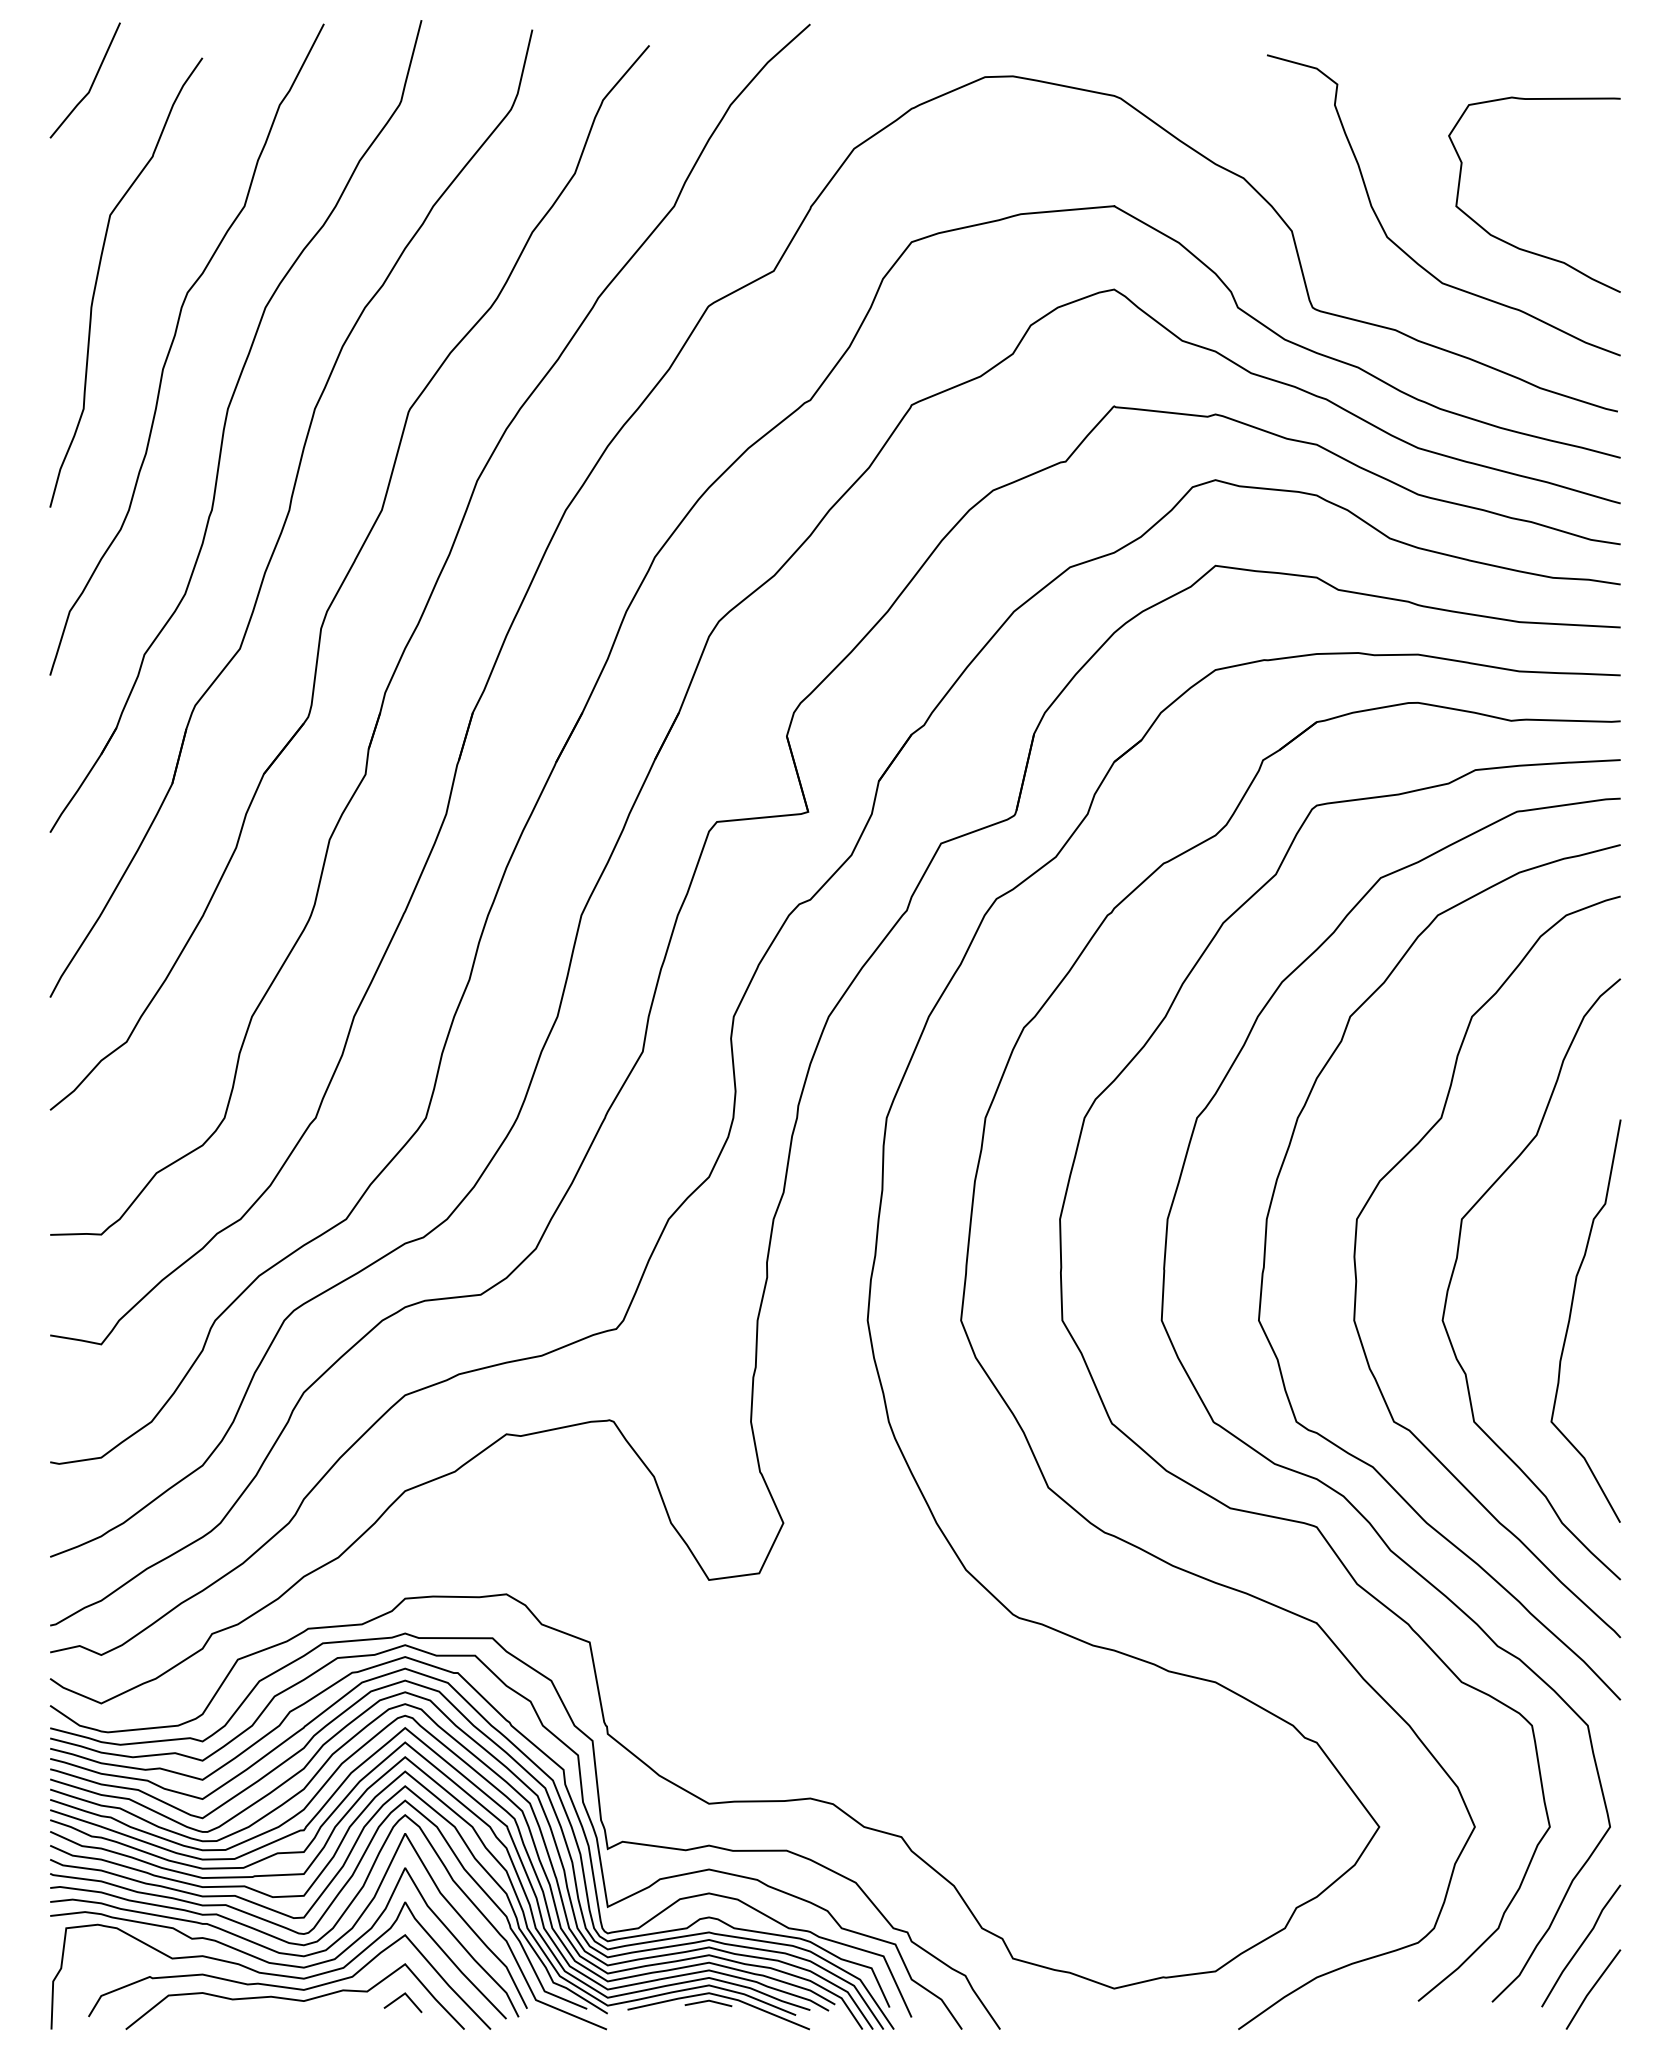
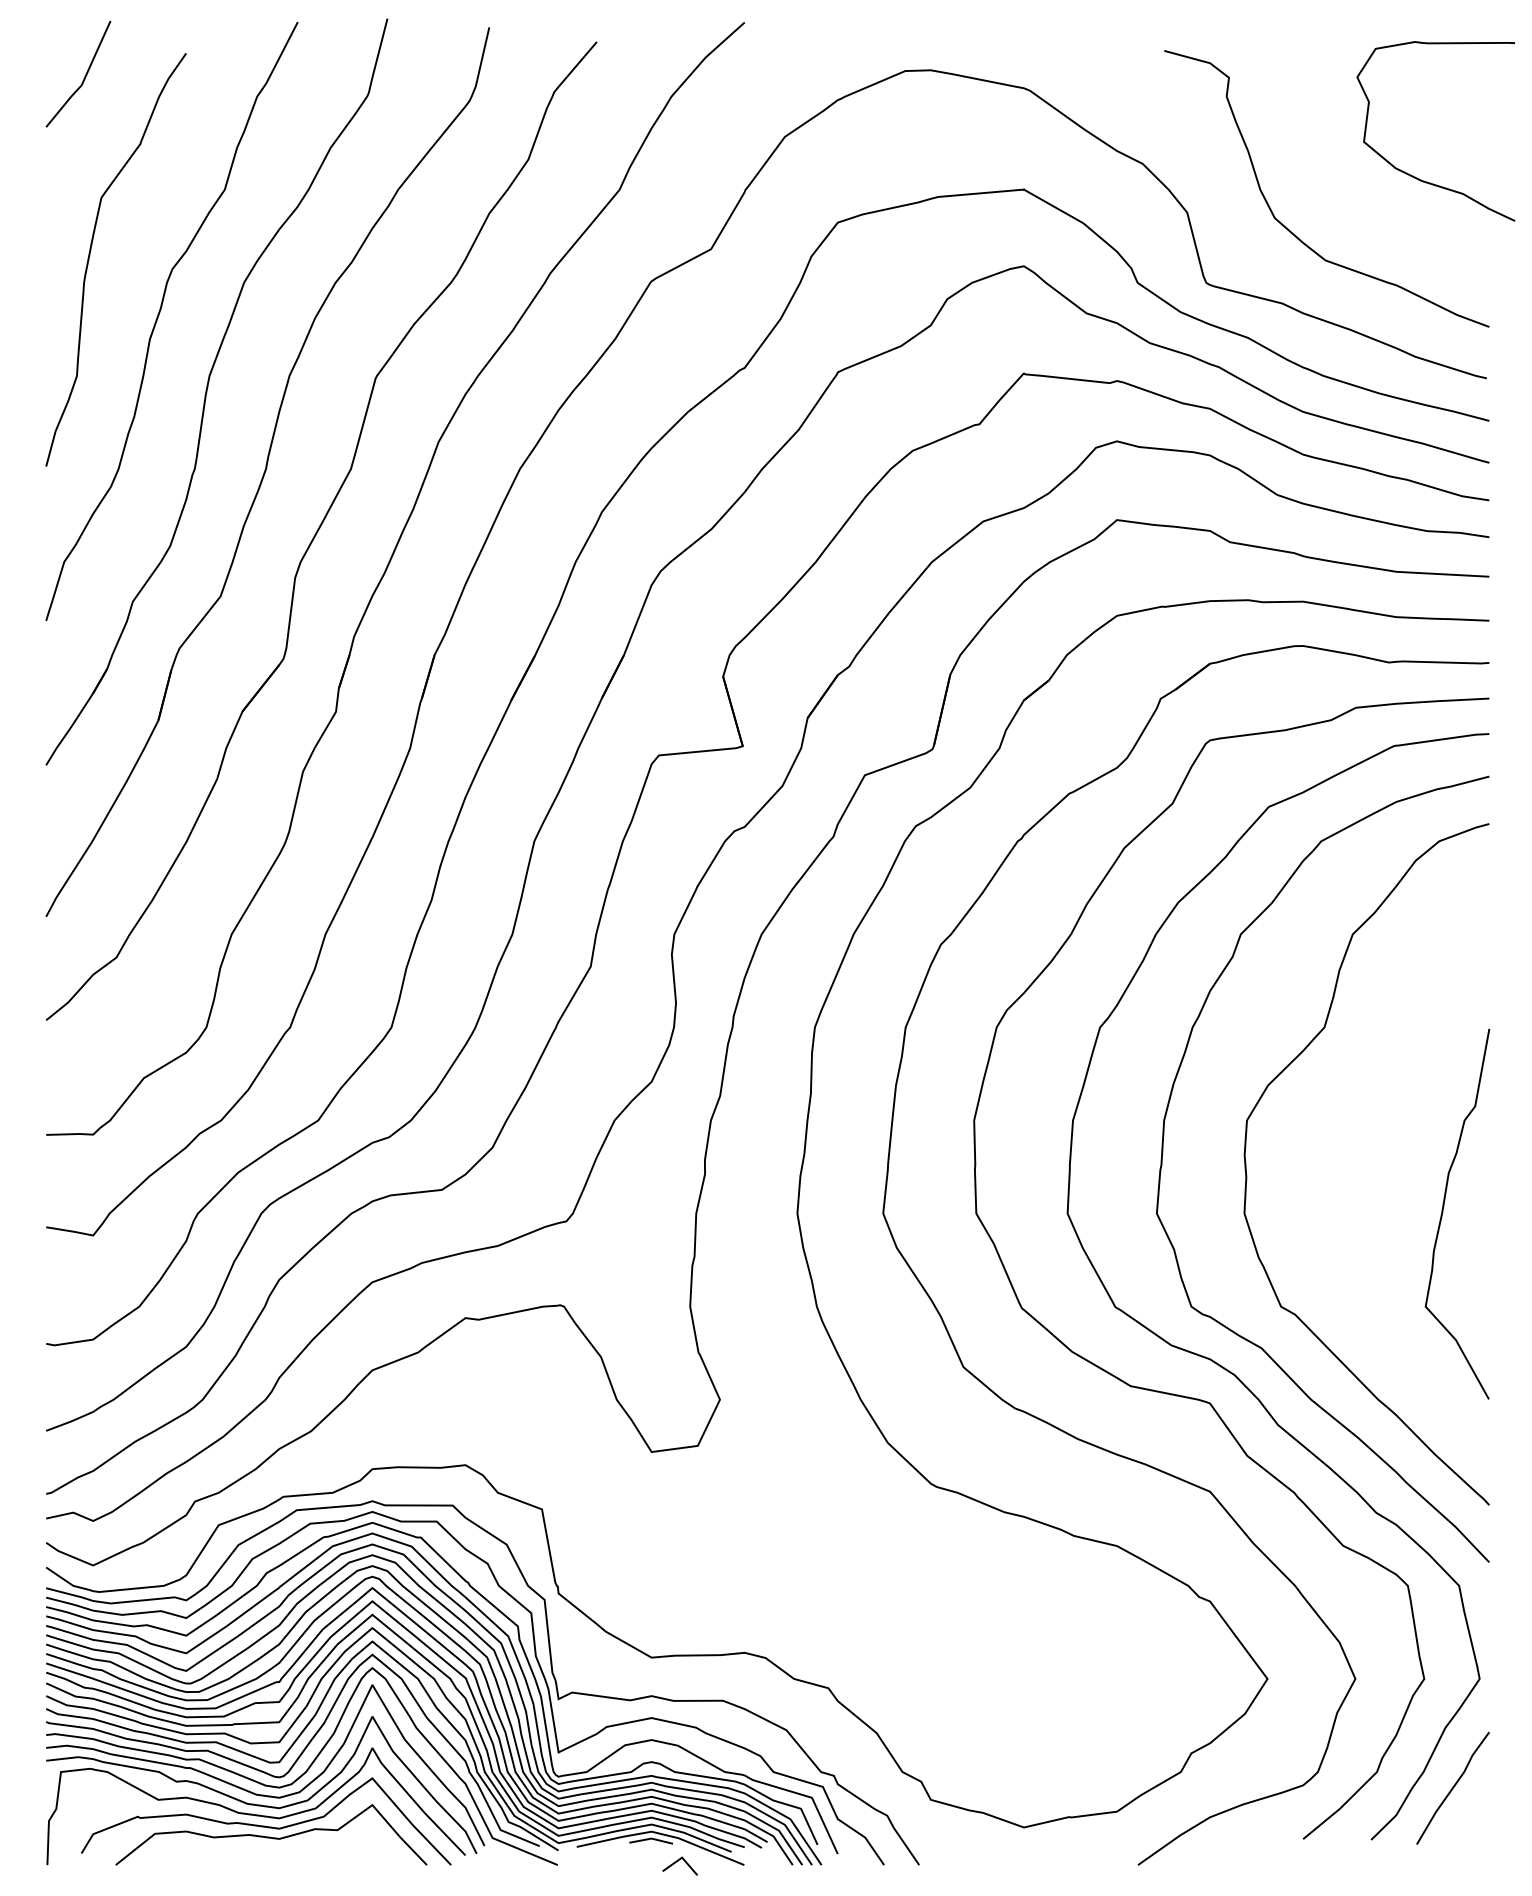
curve: (1515, 245) -> (1418, 177), moved
curve: (1457, 1260) -> (1339, 1158), removed
line: (1593, 1988) -> (1464, 1827), removed
line: (399, 1998) -> (676, 1862), moved

